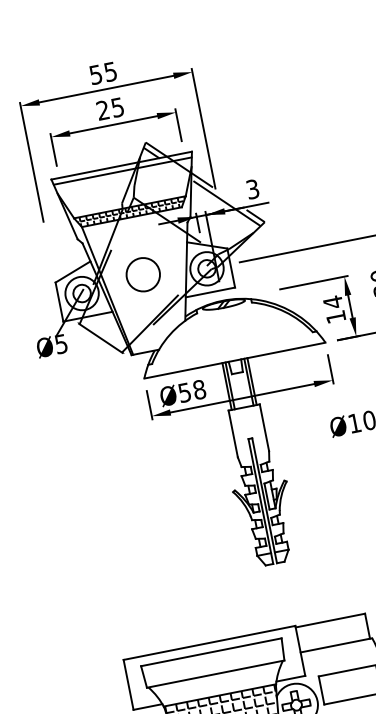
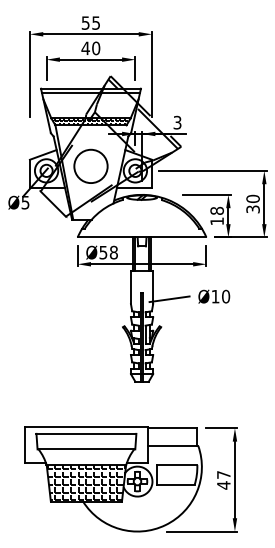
text: (109, 109) -> (90, 48), 25 -> 40
circle: (142, 273) -> (90, 165), size x1.43
text: (332, 301) -> (216, 210), 14 -> 18
line: (290, 440) -> (169, 299), added

